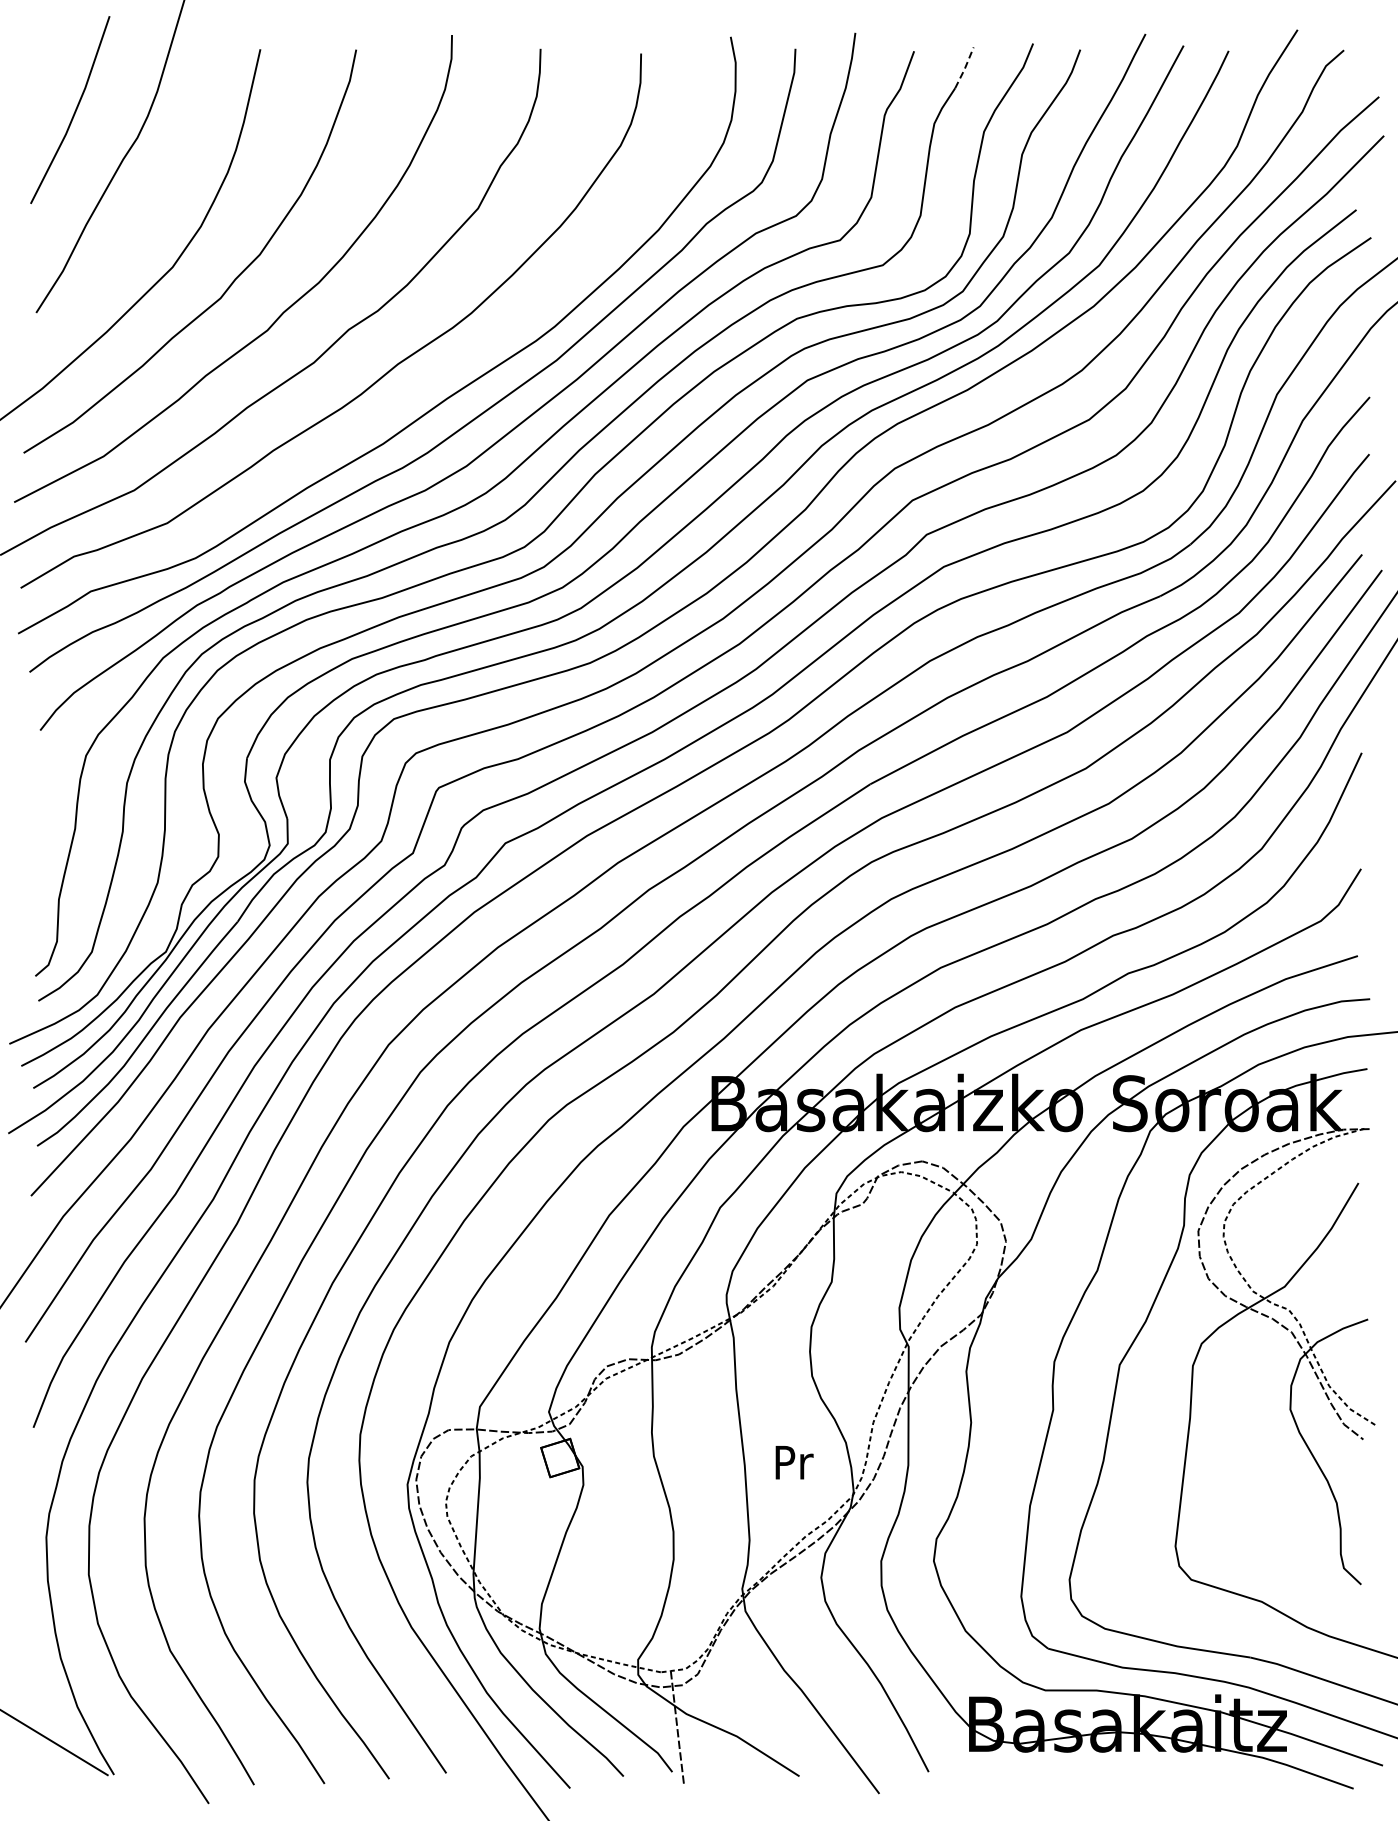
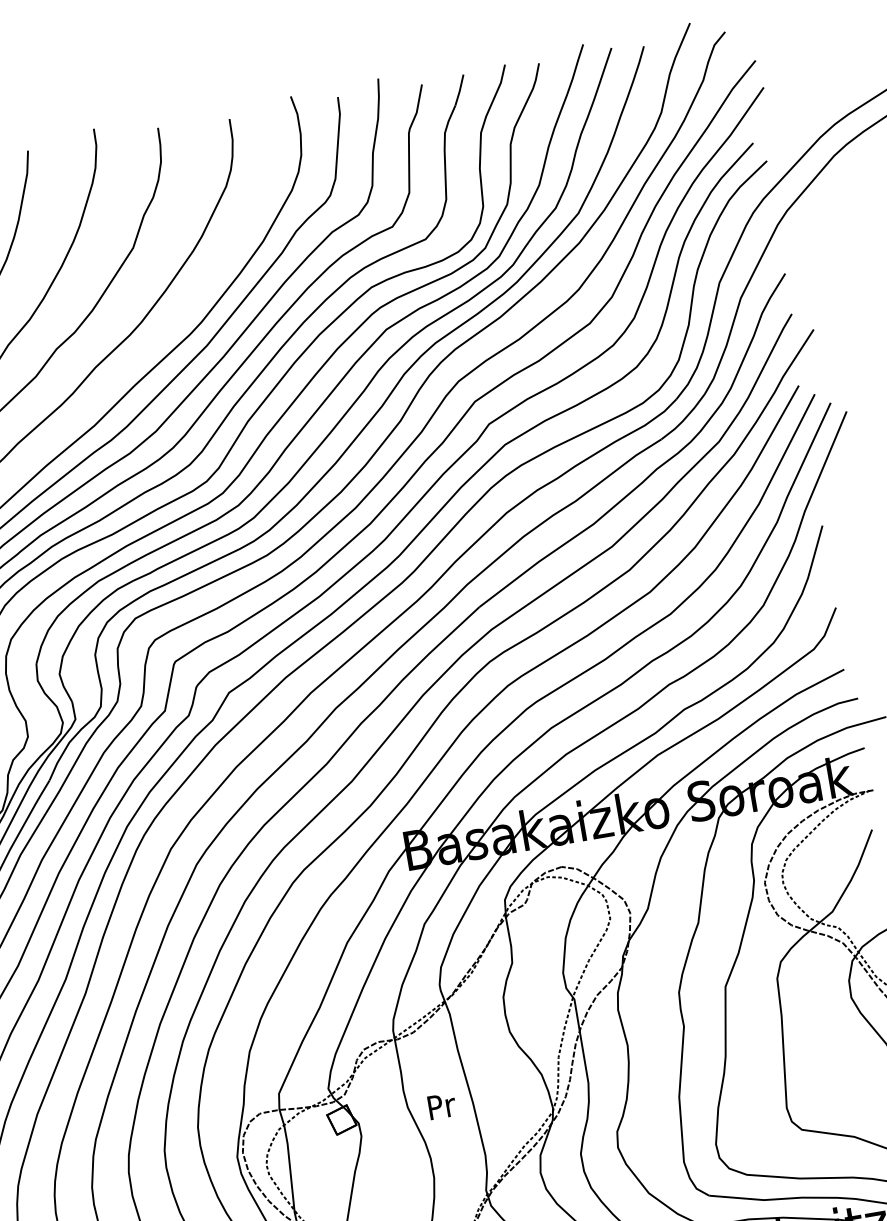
line: (964, 68) -> (459, 90), dashed -> solid
text: (794, 1462) -> (442, 1106), moved

